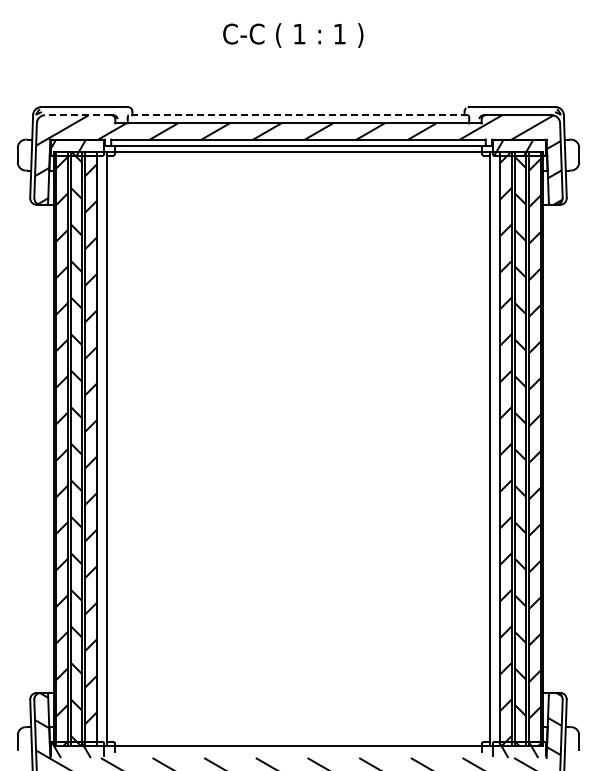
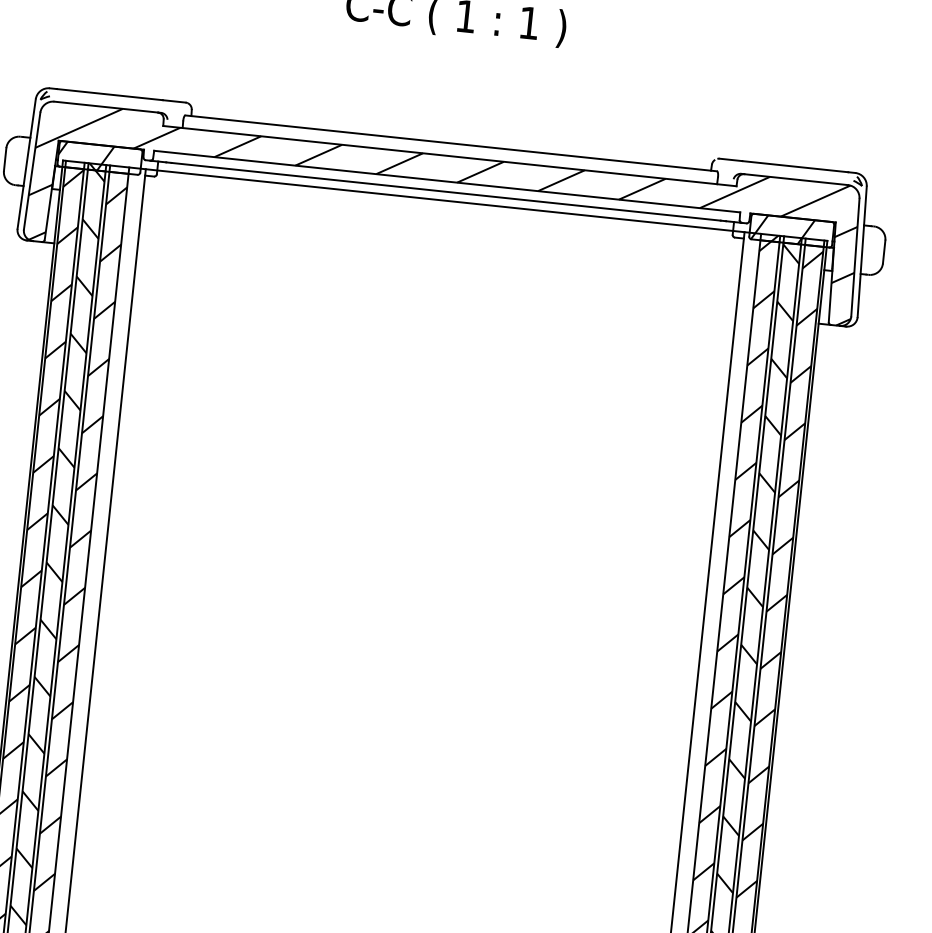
line: (77, 115) -> (105, 107), dashed -> solid
line: (298, 115) -> (451, 143), dashed -> solid

